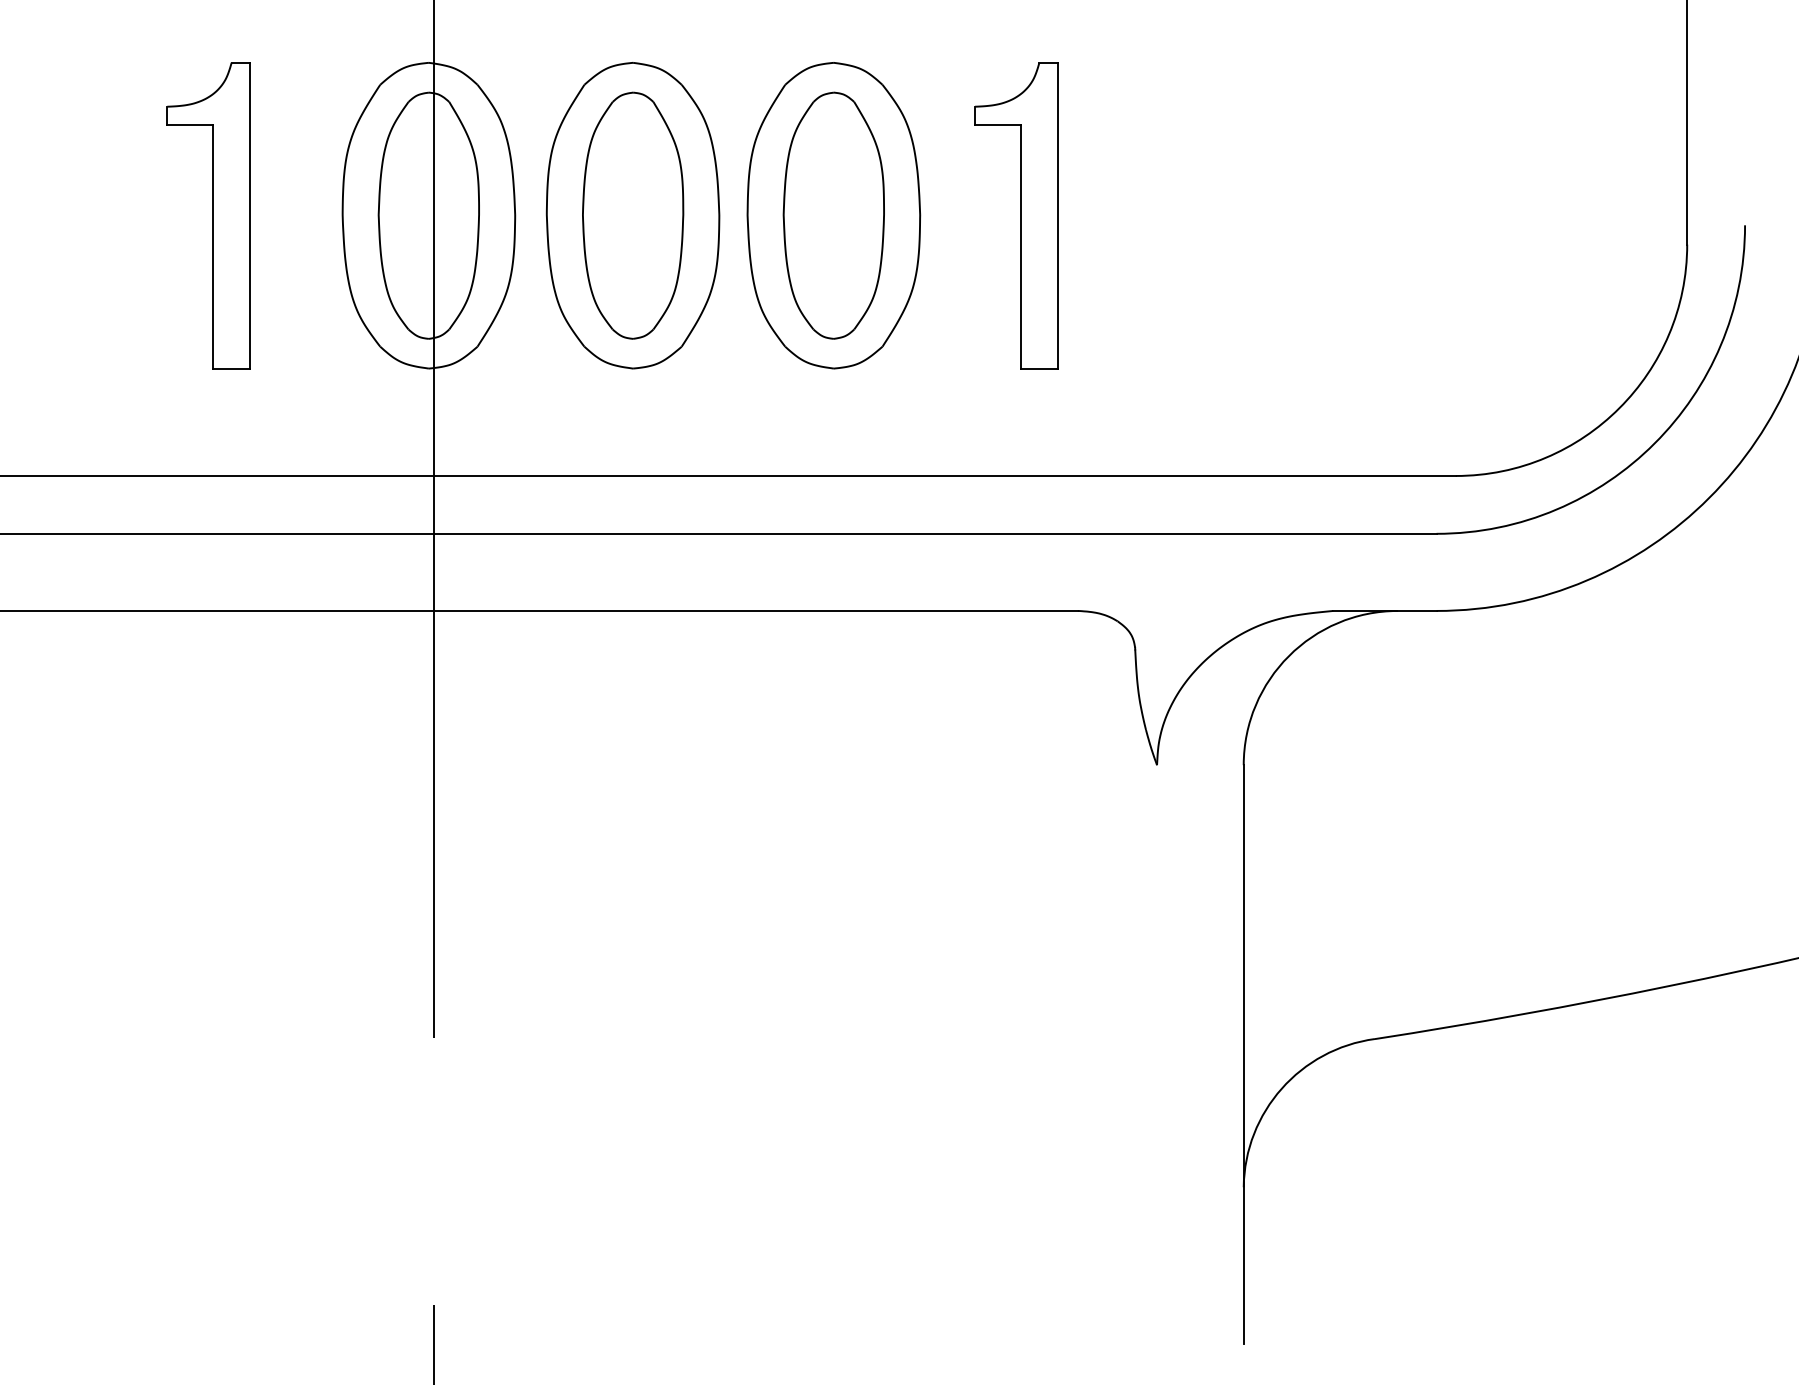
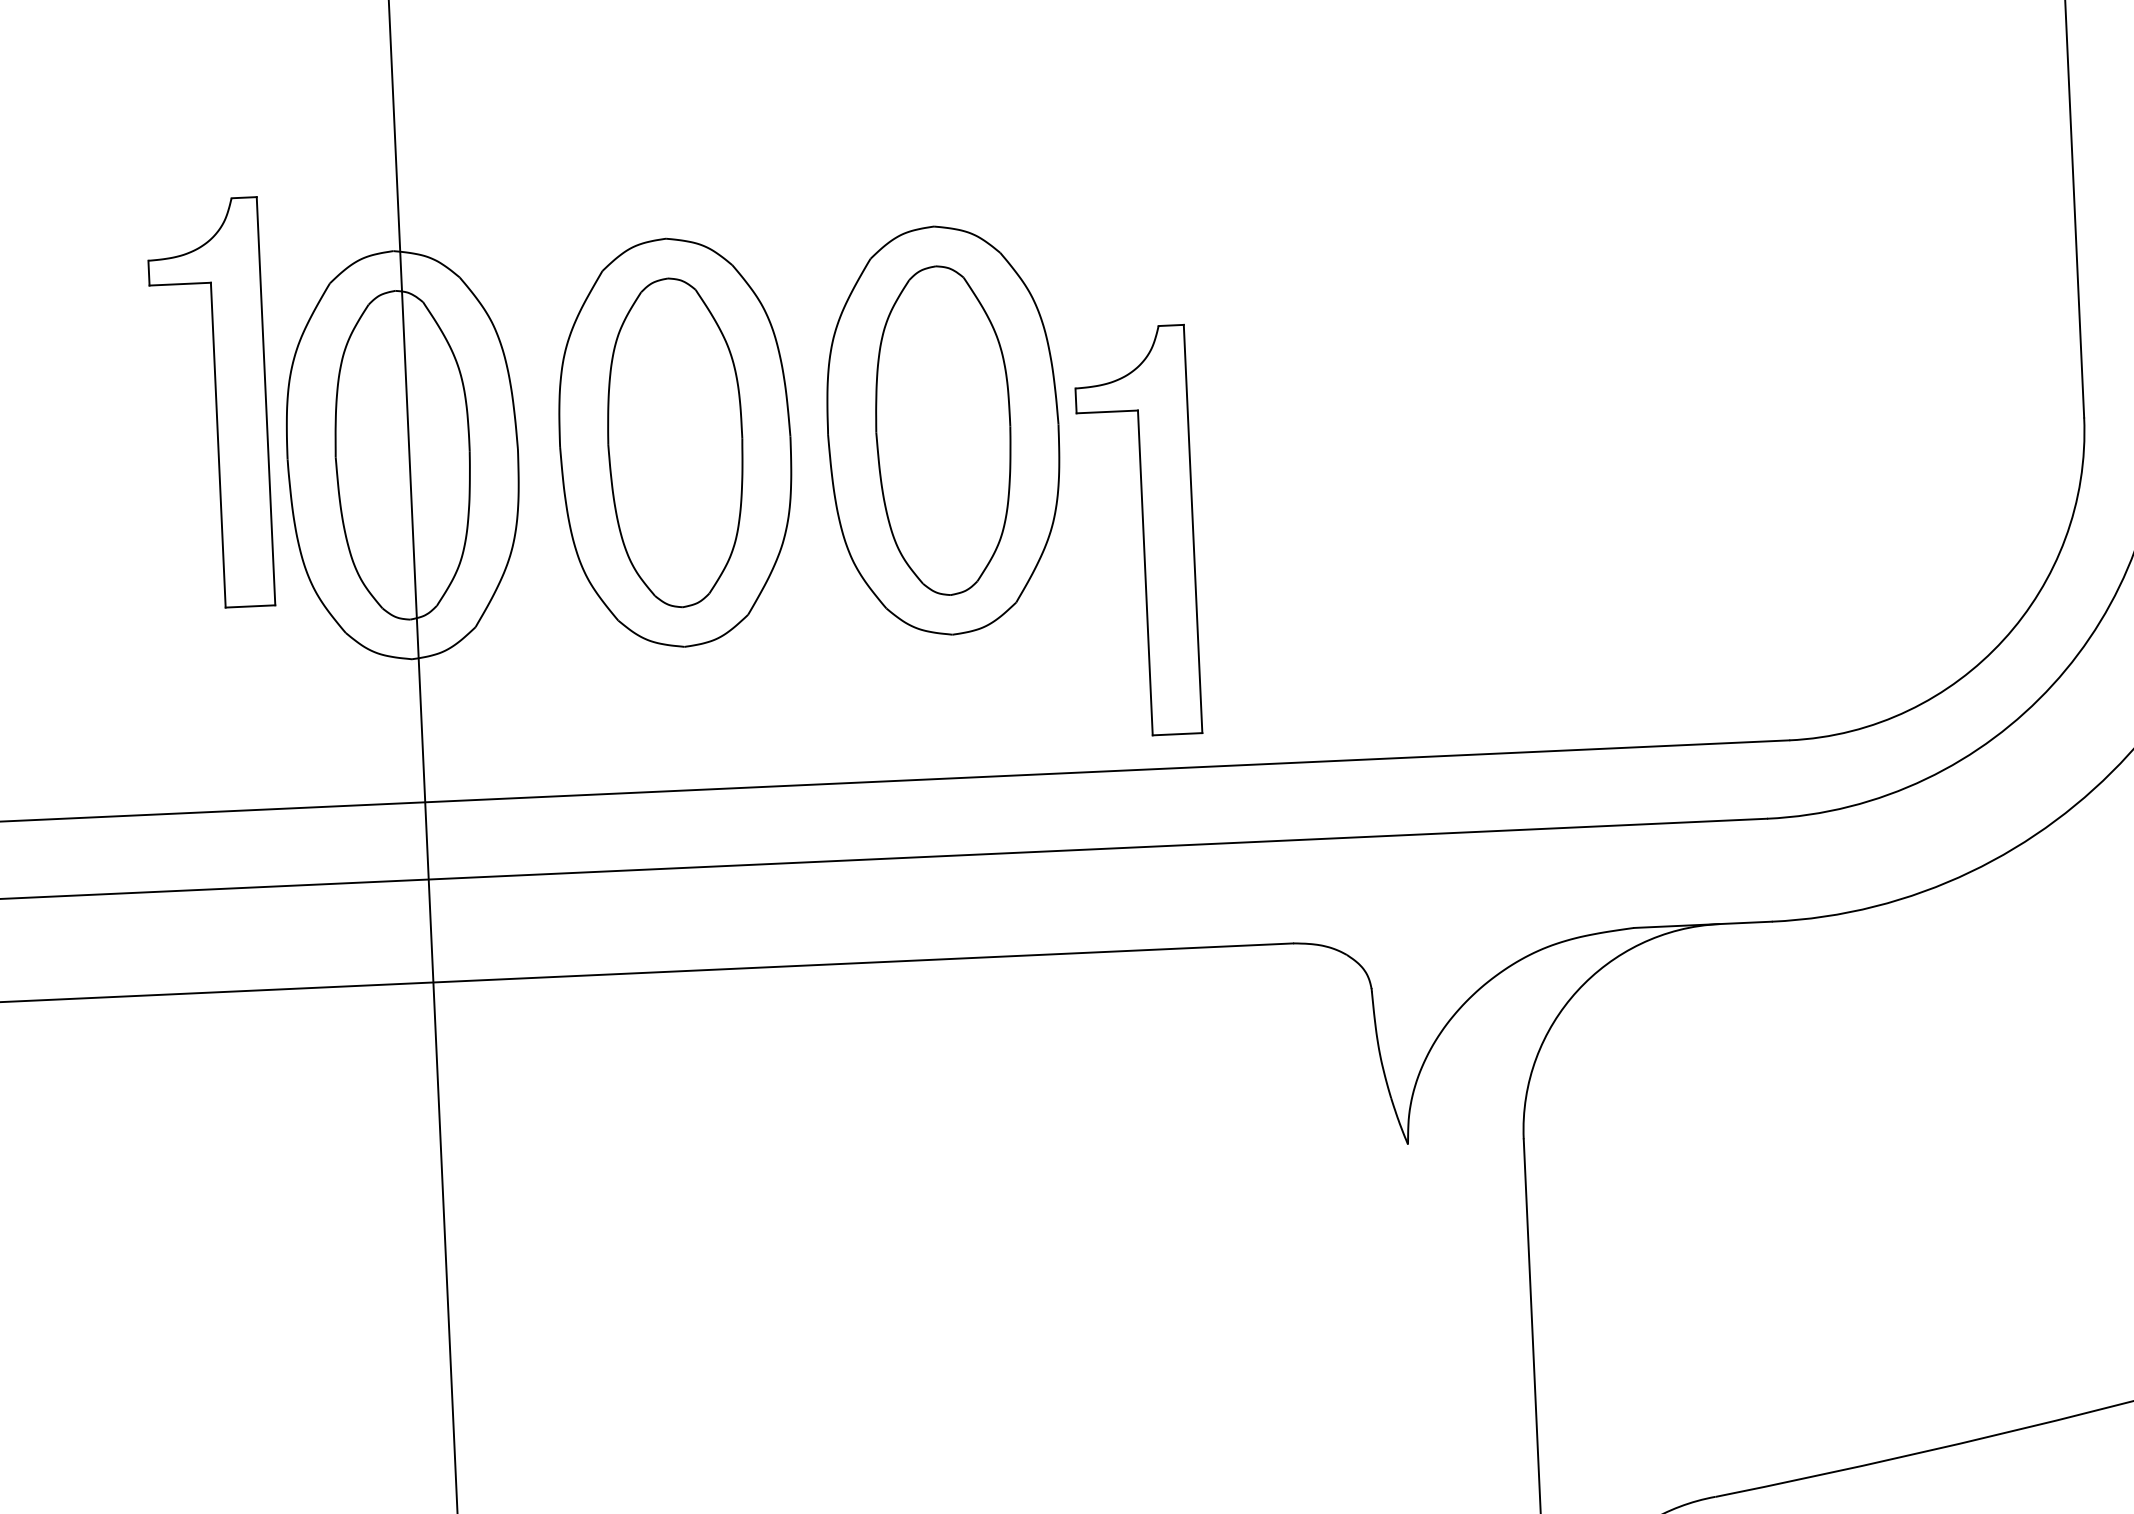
part: (208, 215) -> (209, 403), moved
part: (1016, 215) -> (1137, 531), moved

